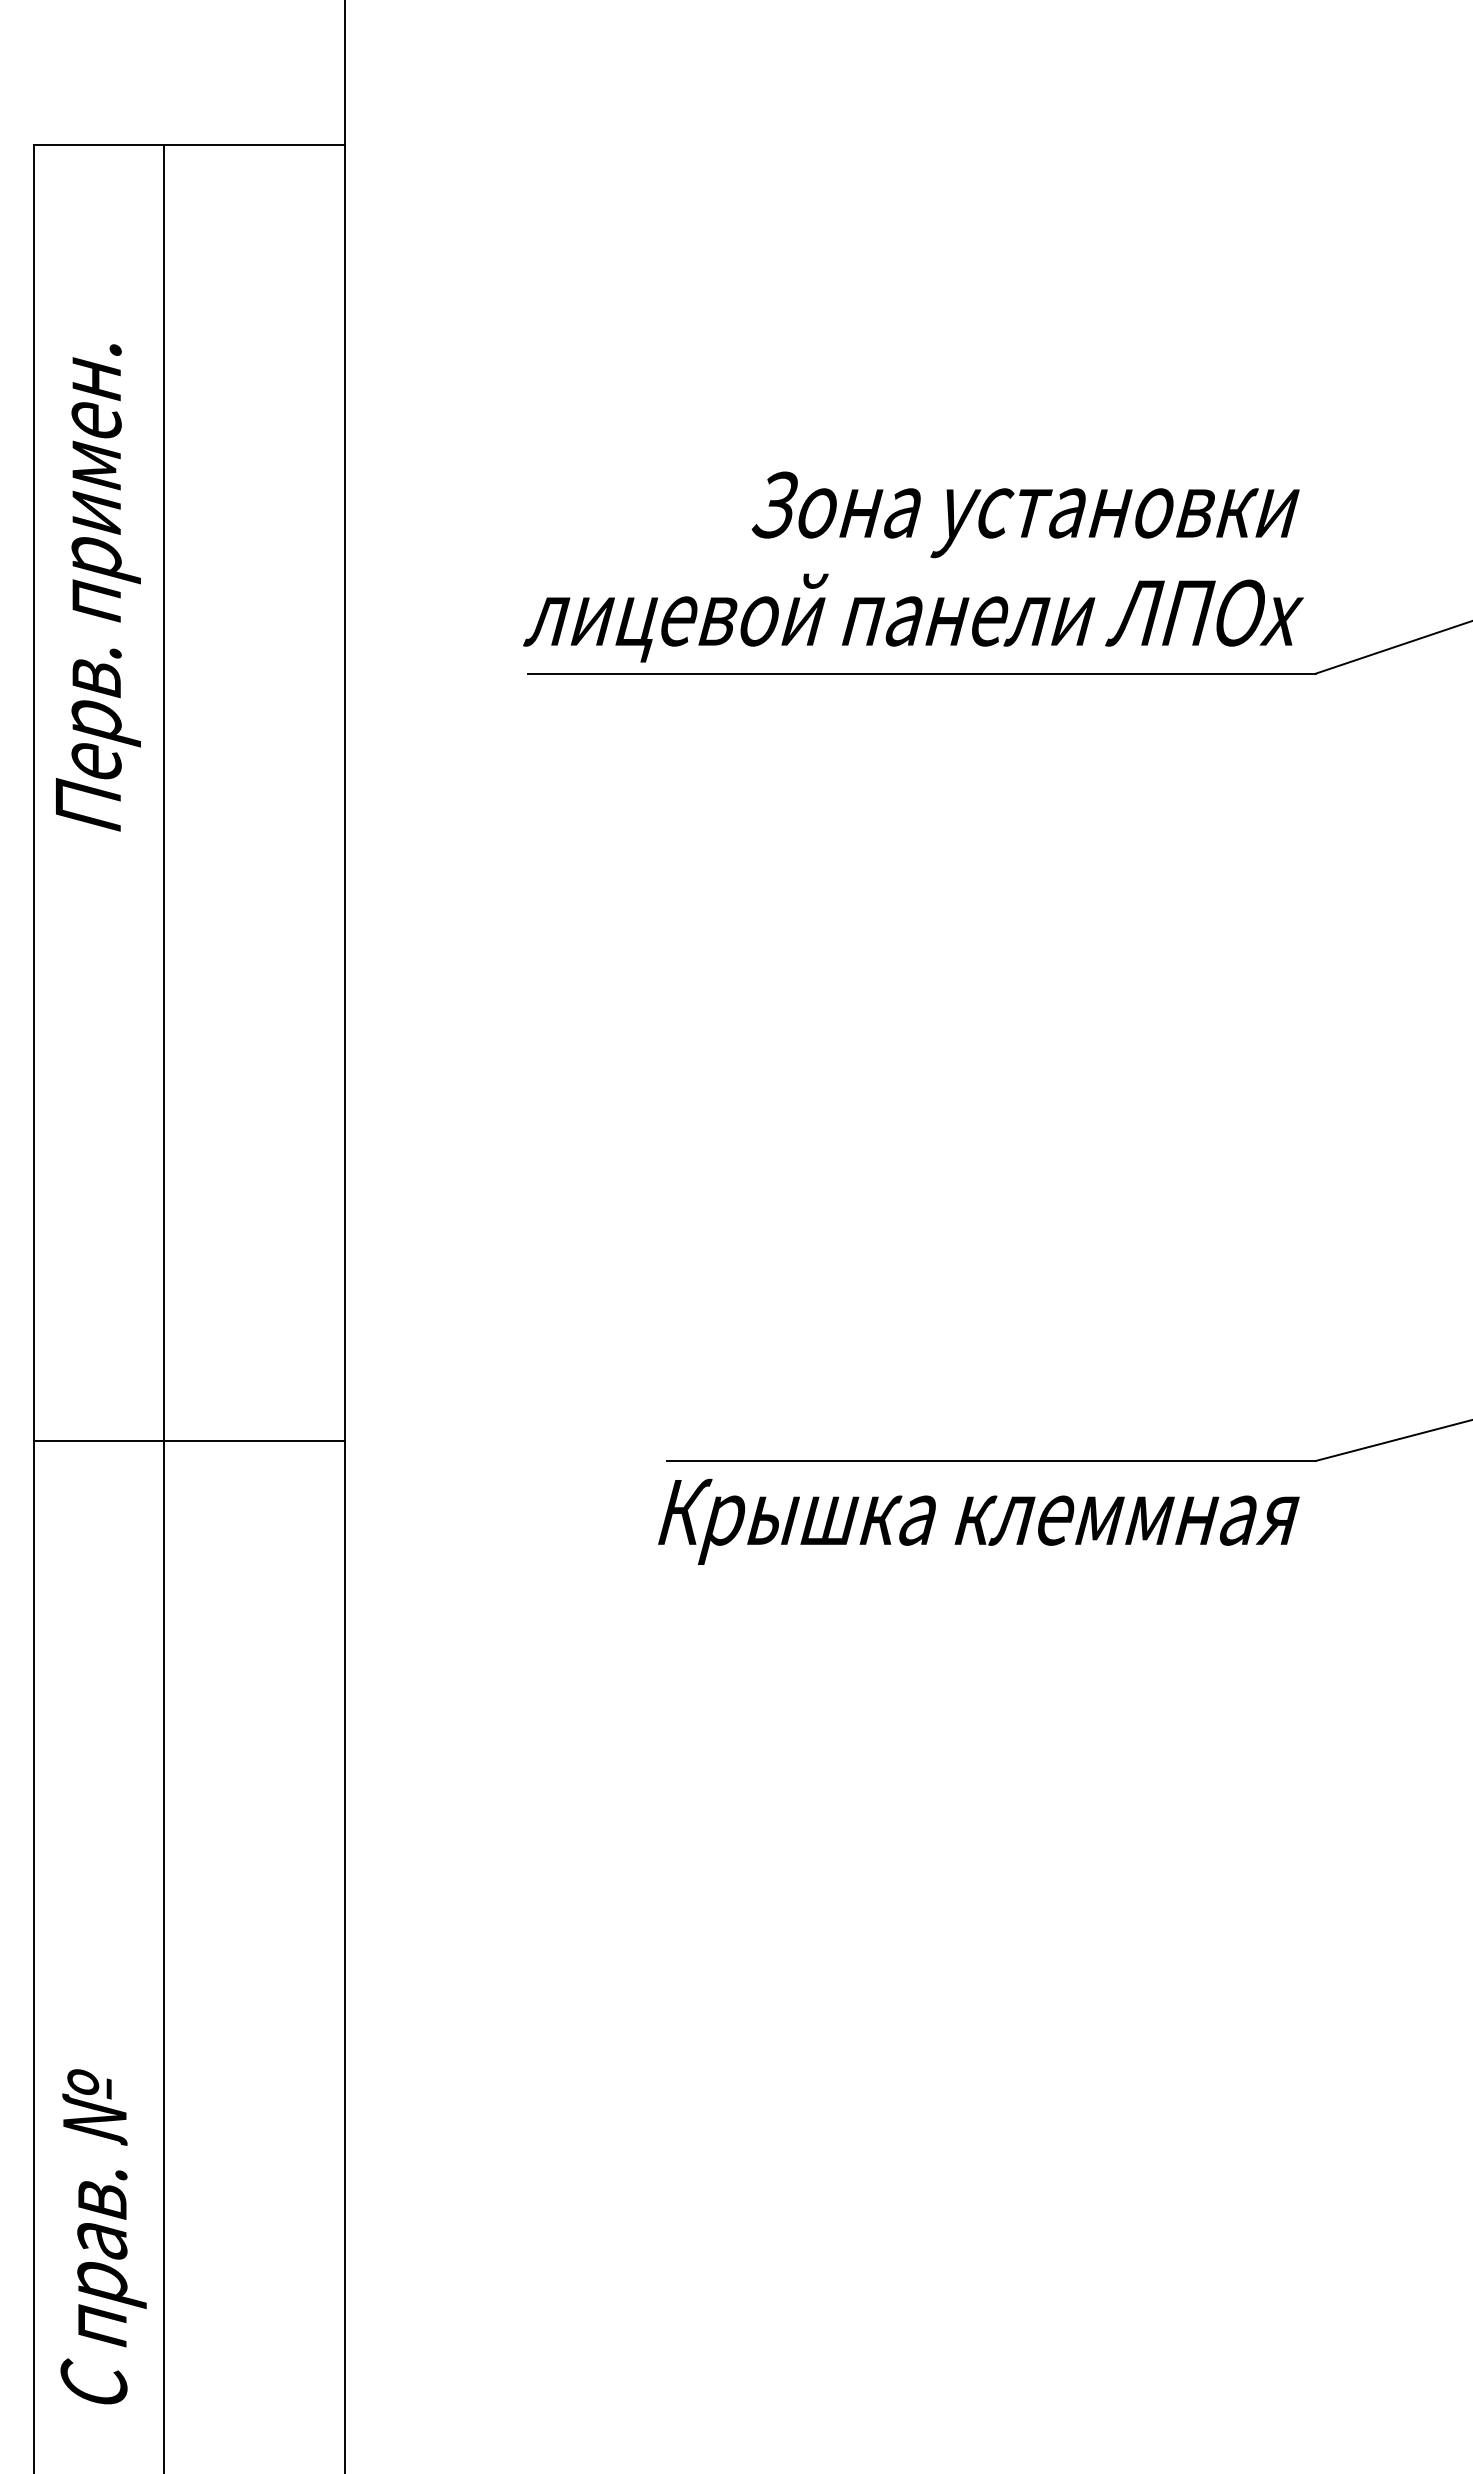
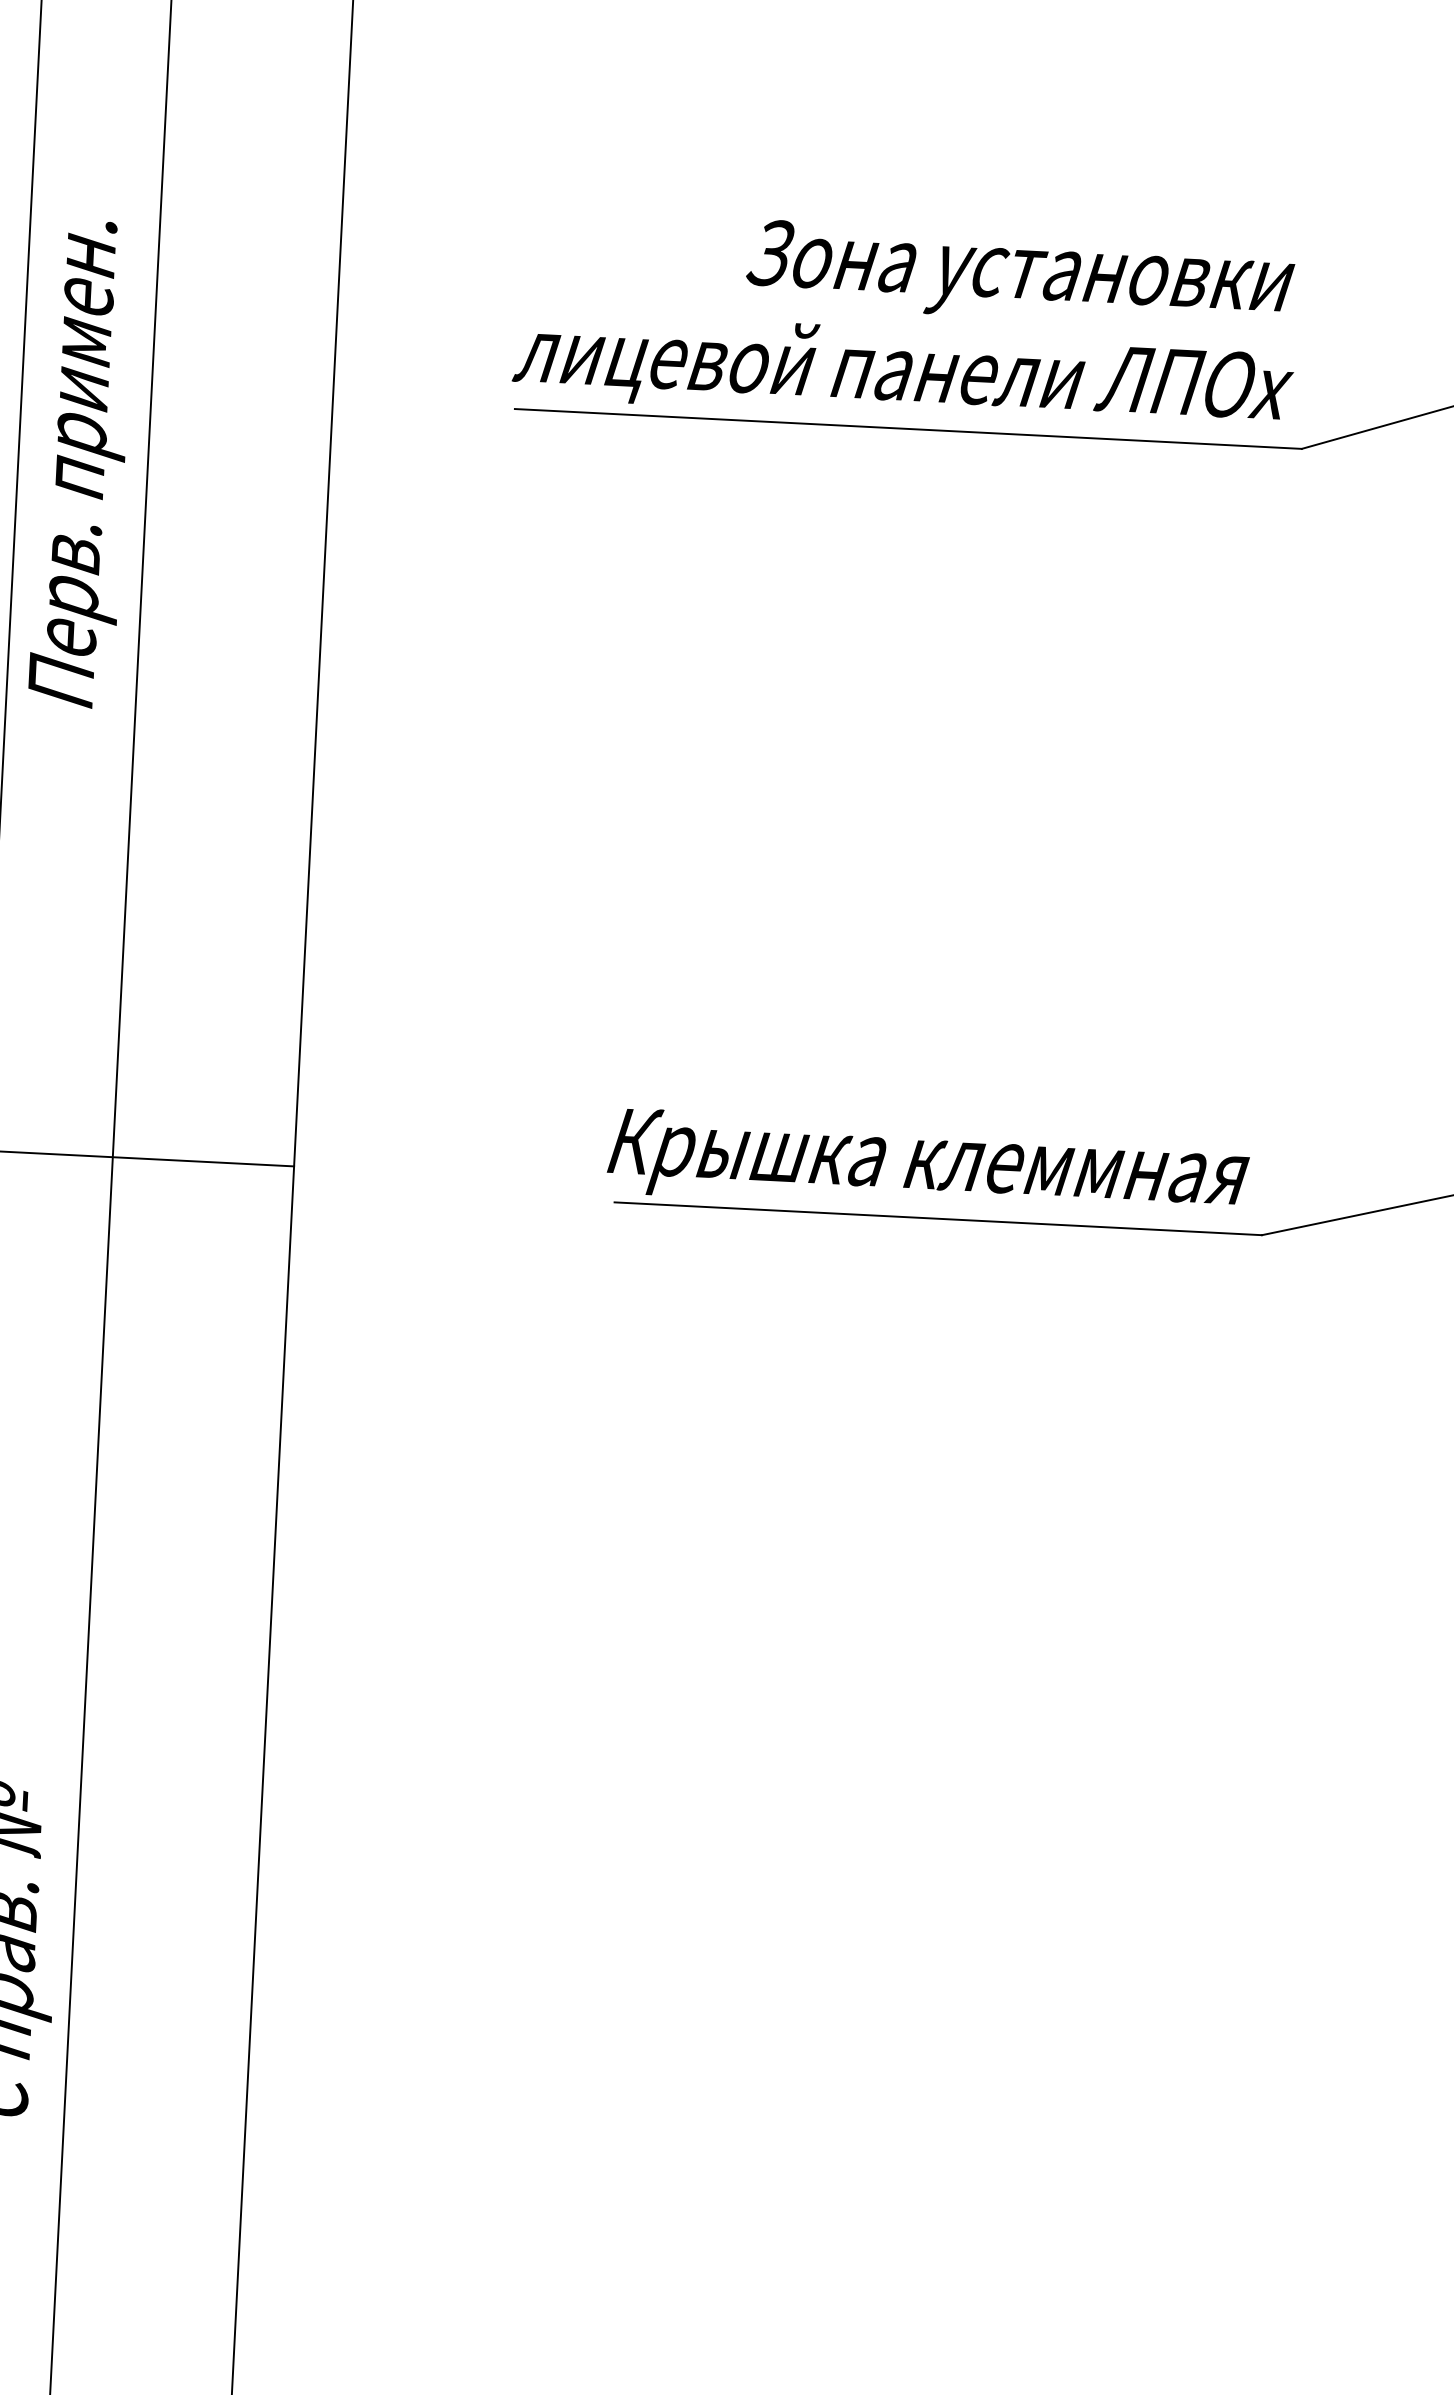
text: (98, 587) -> (82, 463), moved
text: (978, 1521) -> (927, 1165), moved

